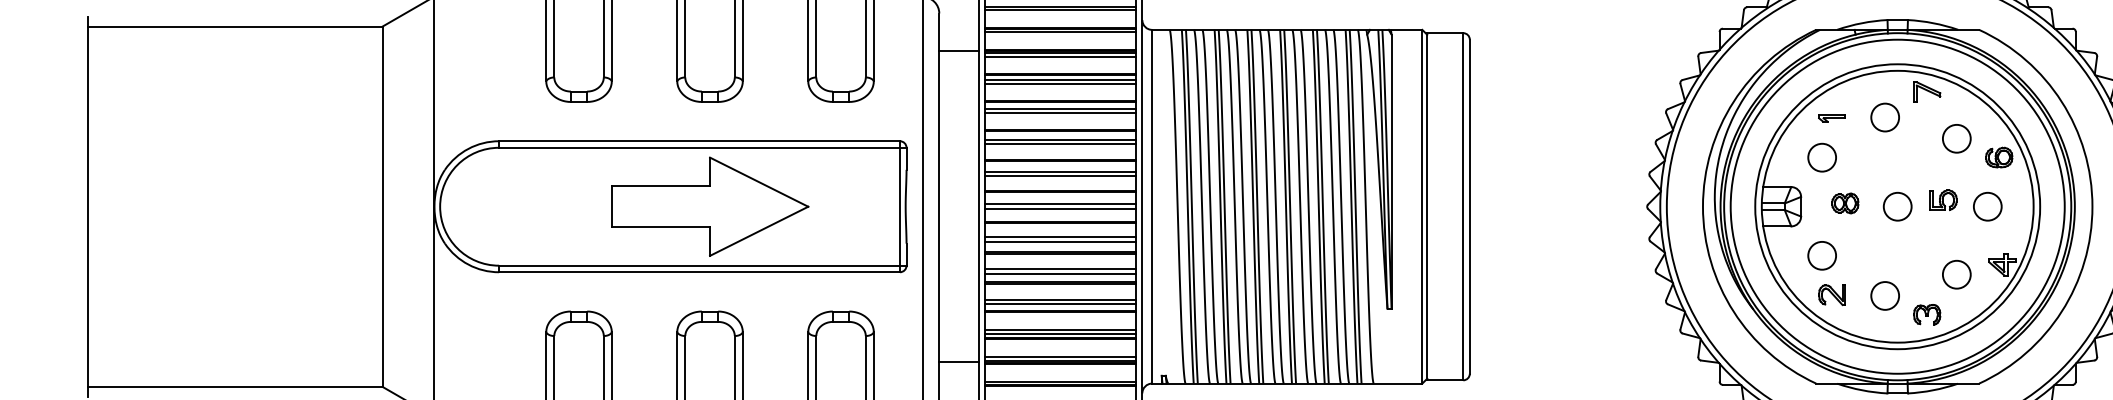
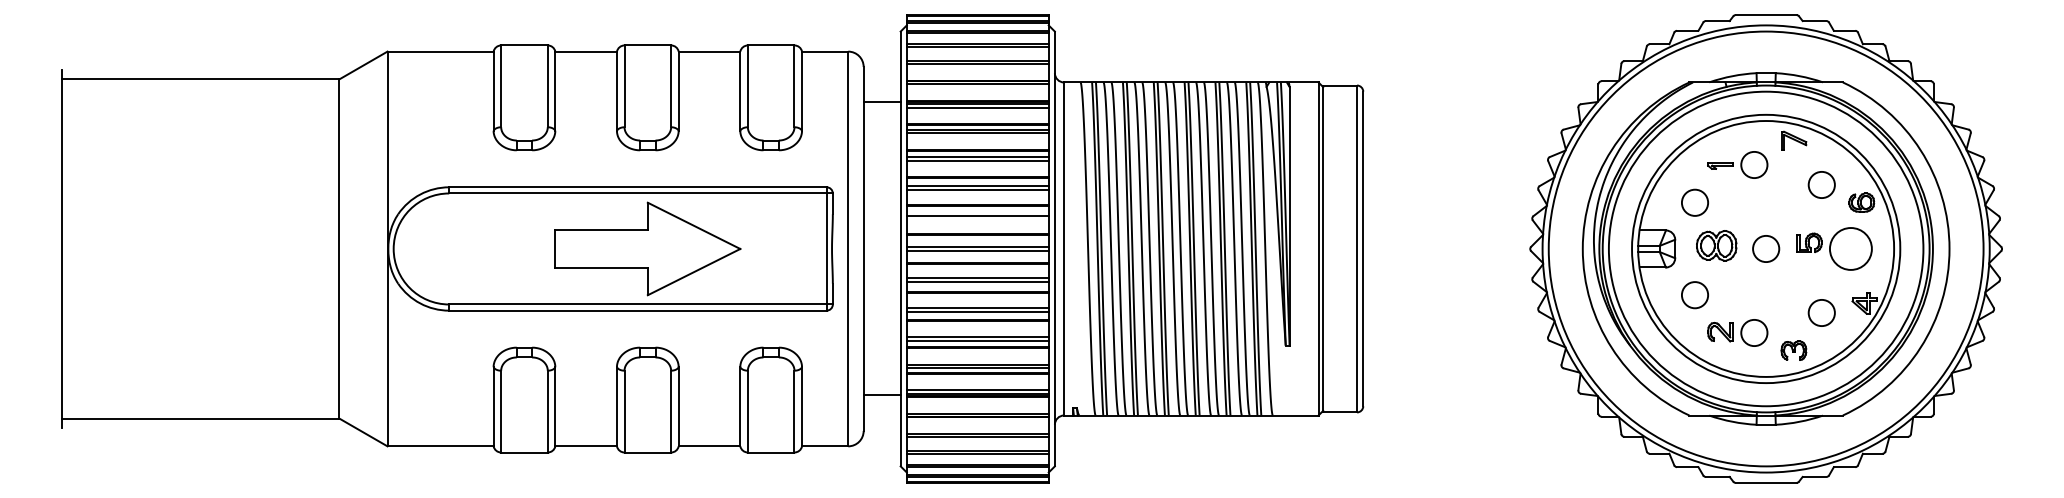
part: (1832, 118) -> (1720, 165), moved
line: (1060, 176) -> (977, 220), removed
part: (1844, 203) -> (1716, 245), size x1.6
circle: (1987, 206) -> (1850, 248), size x1.6
part: (1832, 294) -> (1720, 331), moved

